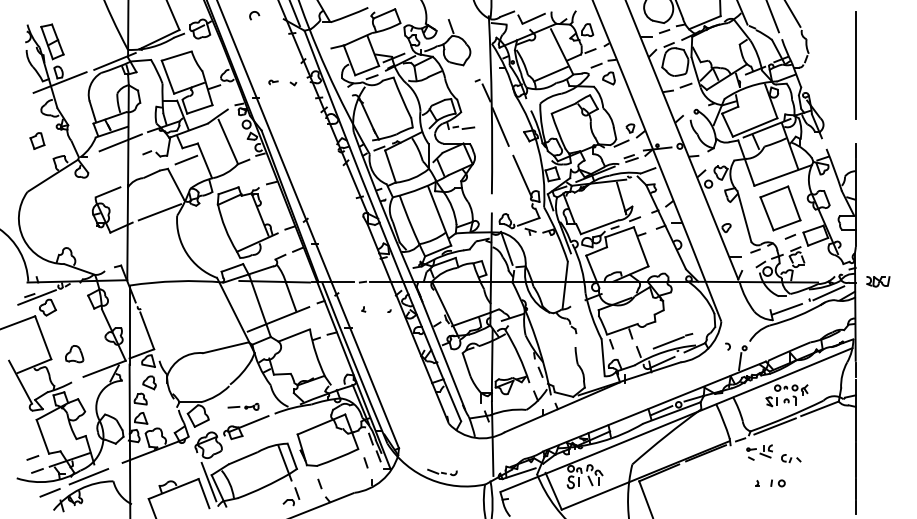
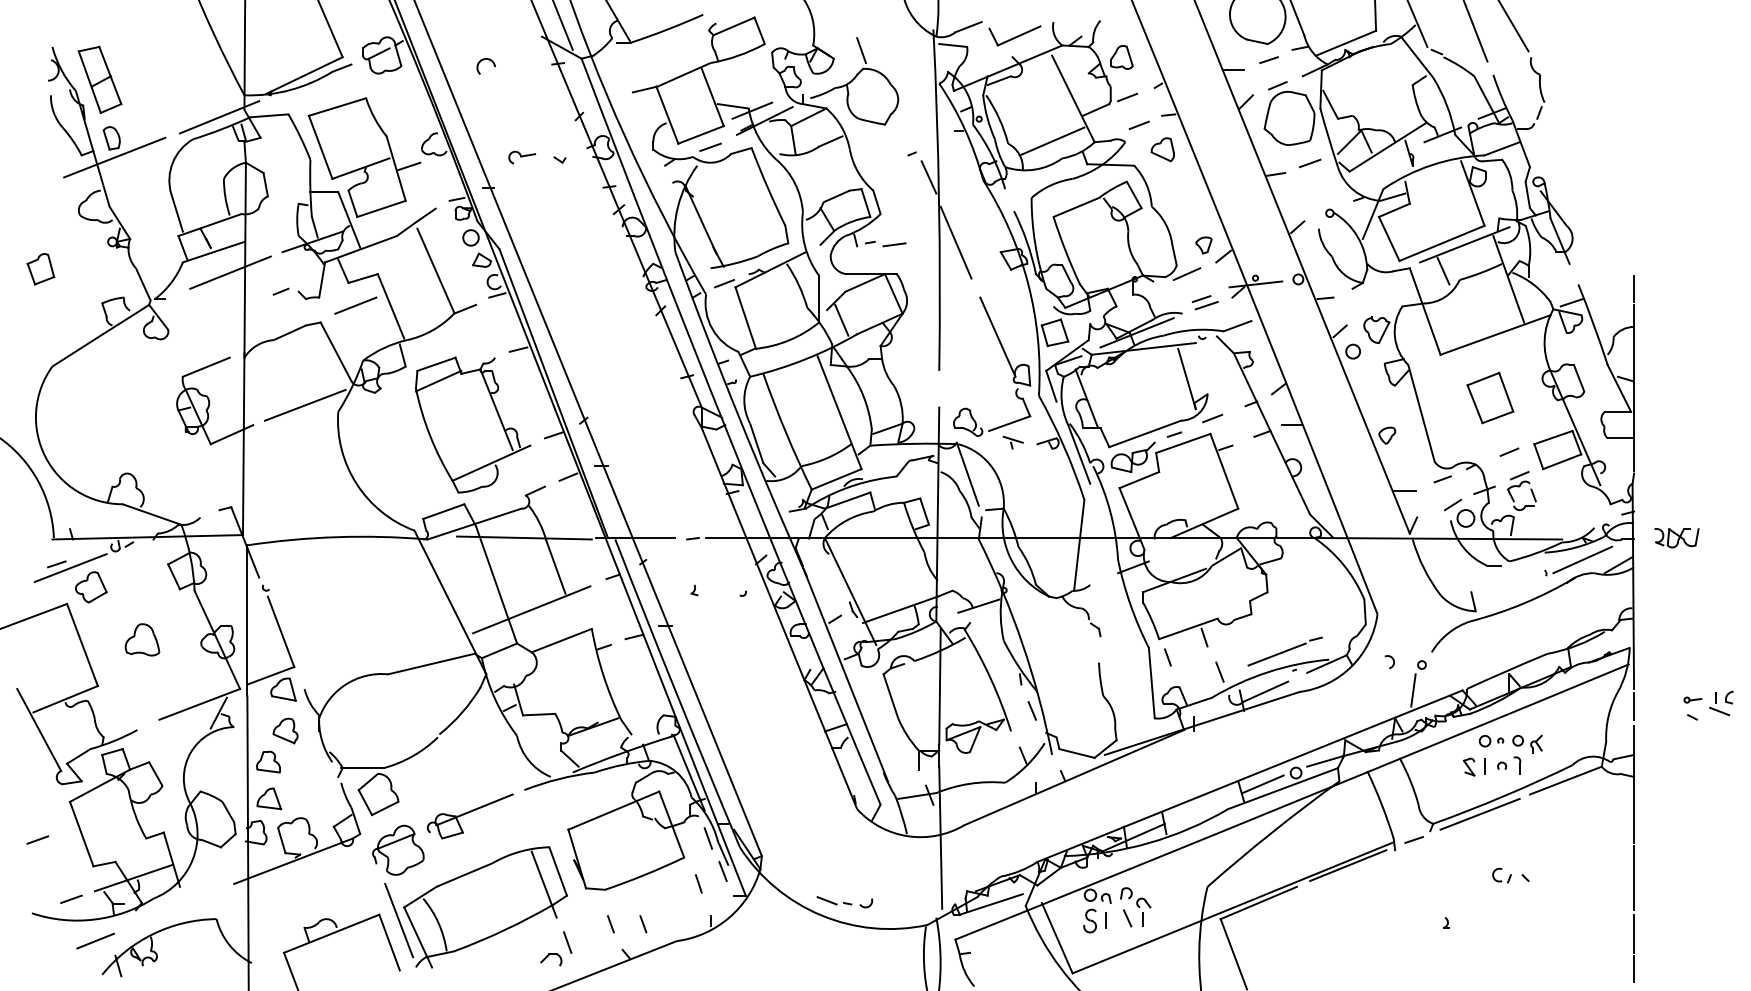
arc: (252, 13) -> (482, 61), moved
line: (855, 65) -> (1633, 125), removed
part: (273, 82) -> (522, 157), size x1.6
part: (37, 140) -> (40, 268), moved
part: (780, 208) -> (1490, 398), size x0.6
line: (786, 309) -> (1501, 590), removed
part: (74, 354) -> (142, 640), moved
part: (243, 406) -> (464, 776), removed
part: (759, 452) -> (1708, 705), moved
line: (32, 457) -> (37, 839), moved
line: (88, 476) -> (168, 909), removed
line: (336, 483) -> (642, 923), added
part: (777, 483) -> (1484, 923), removed

